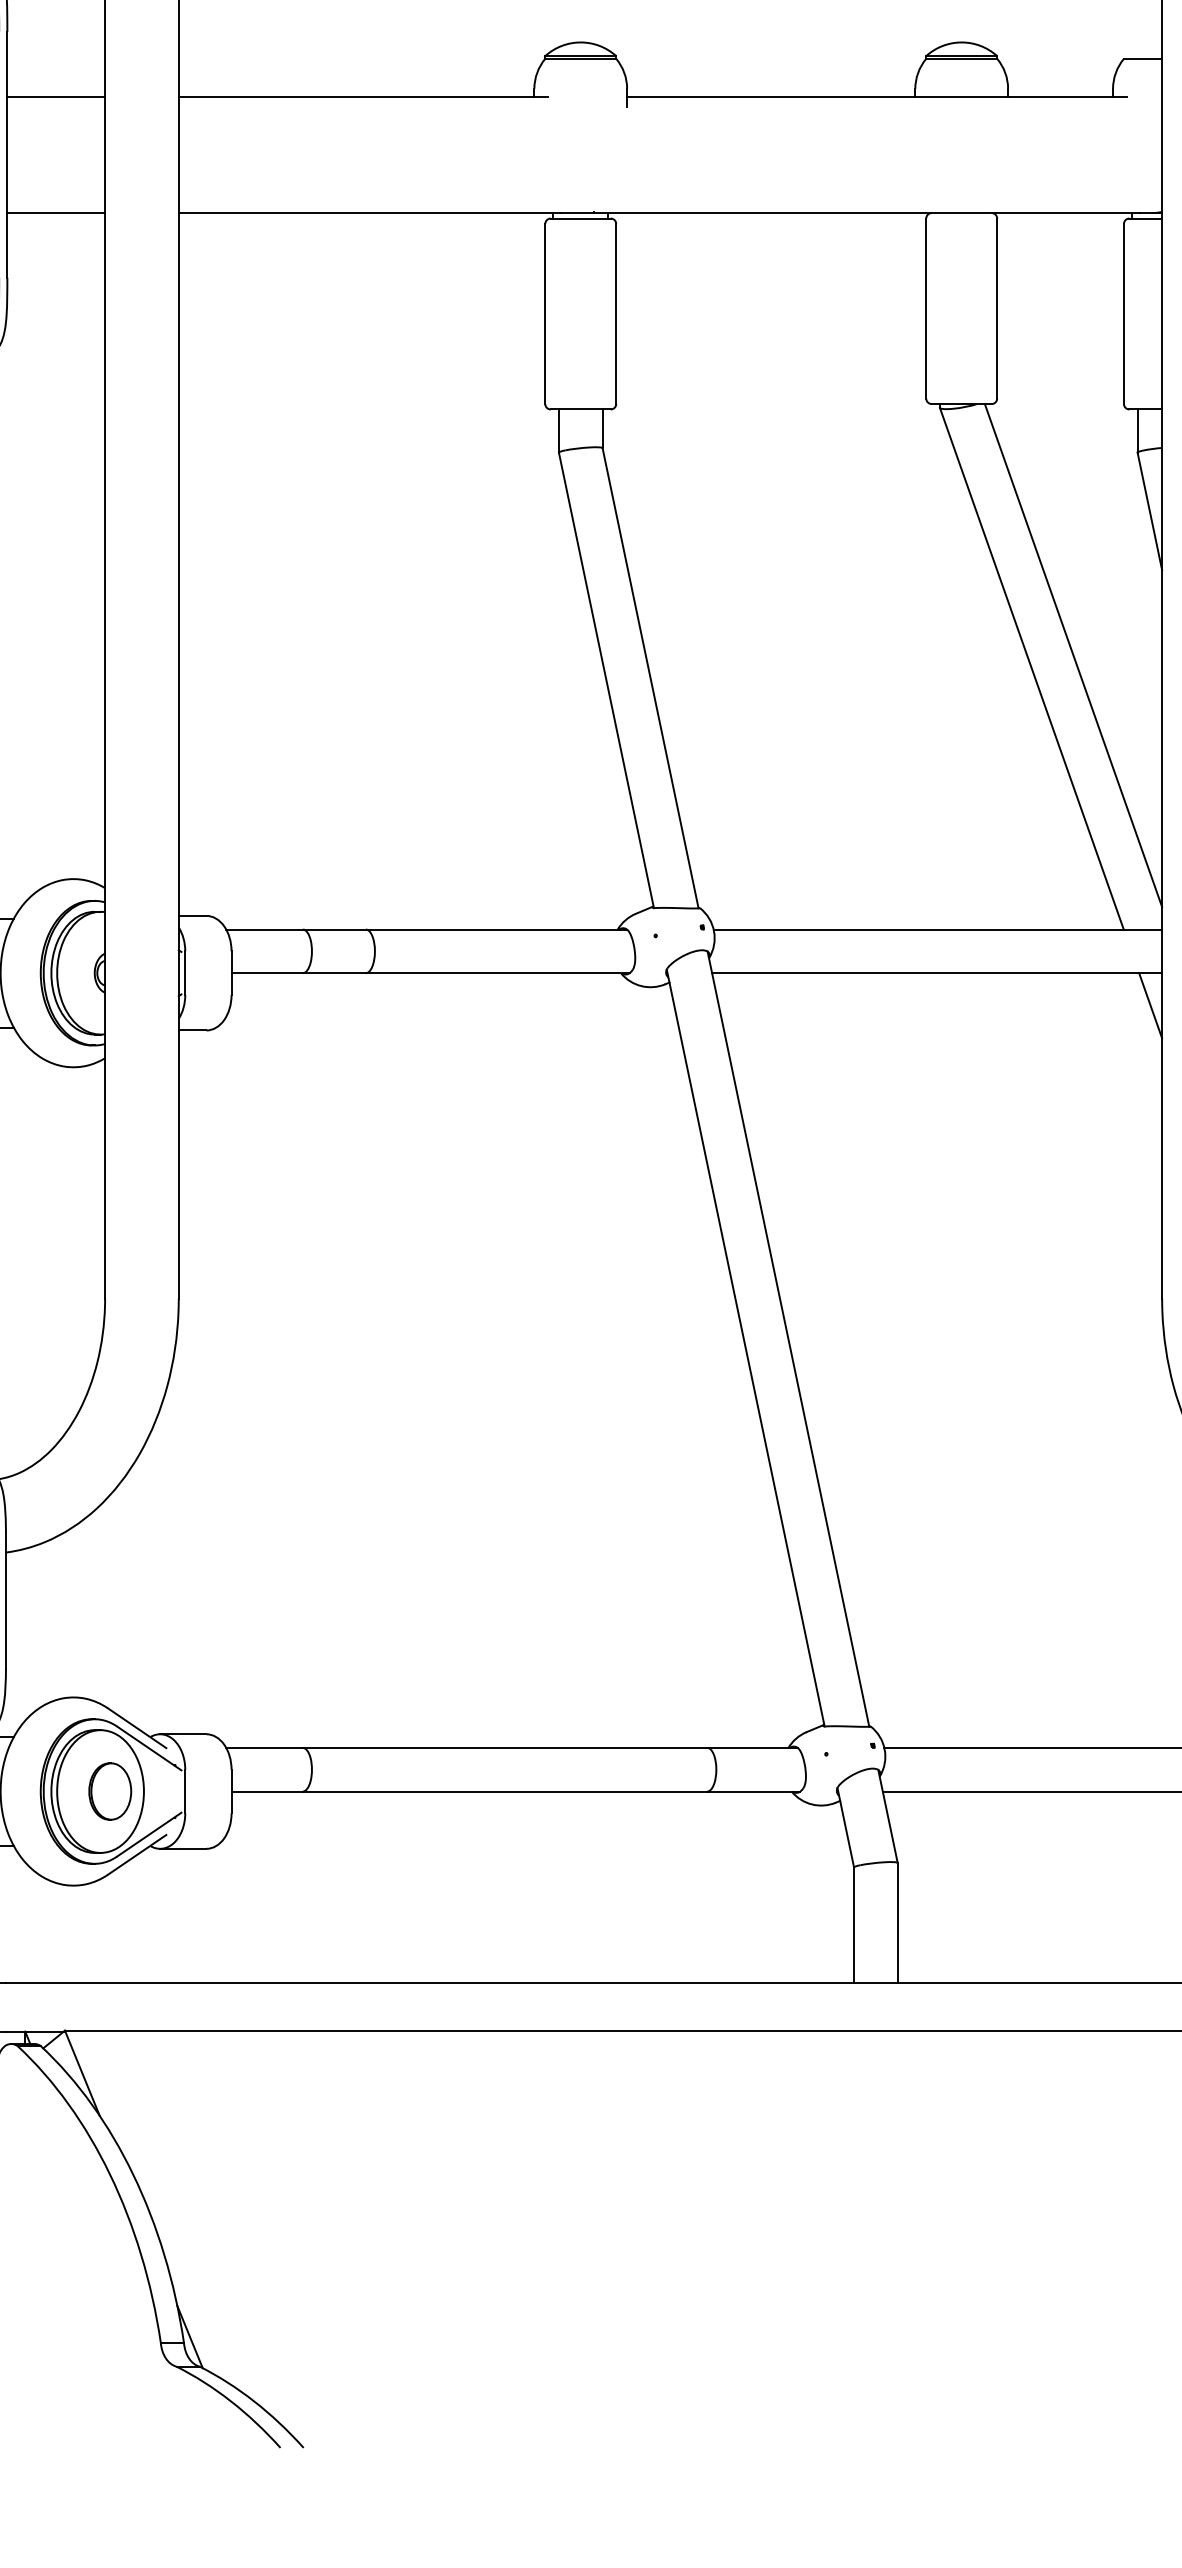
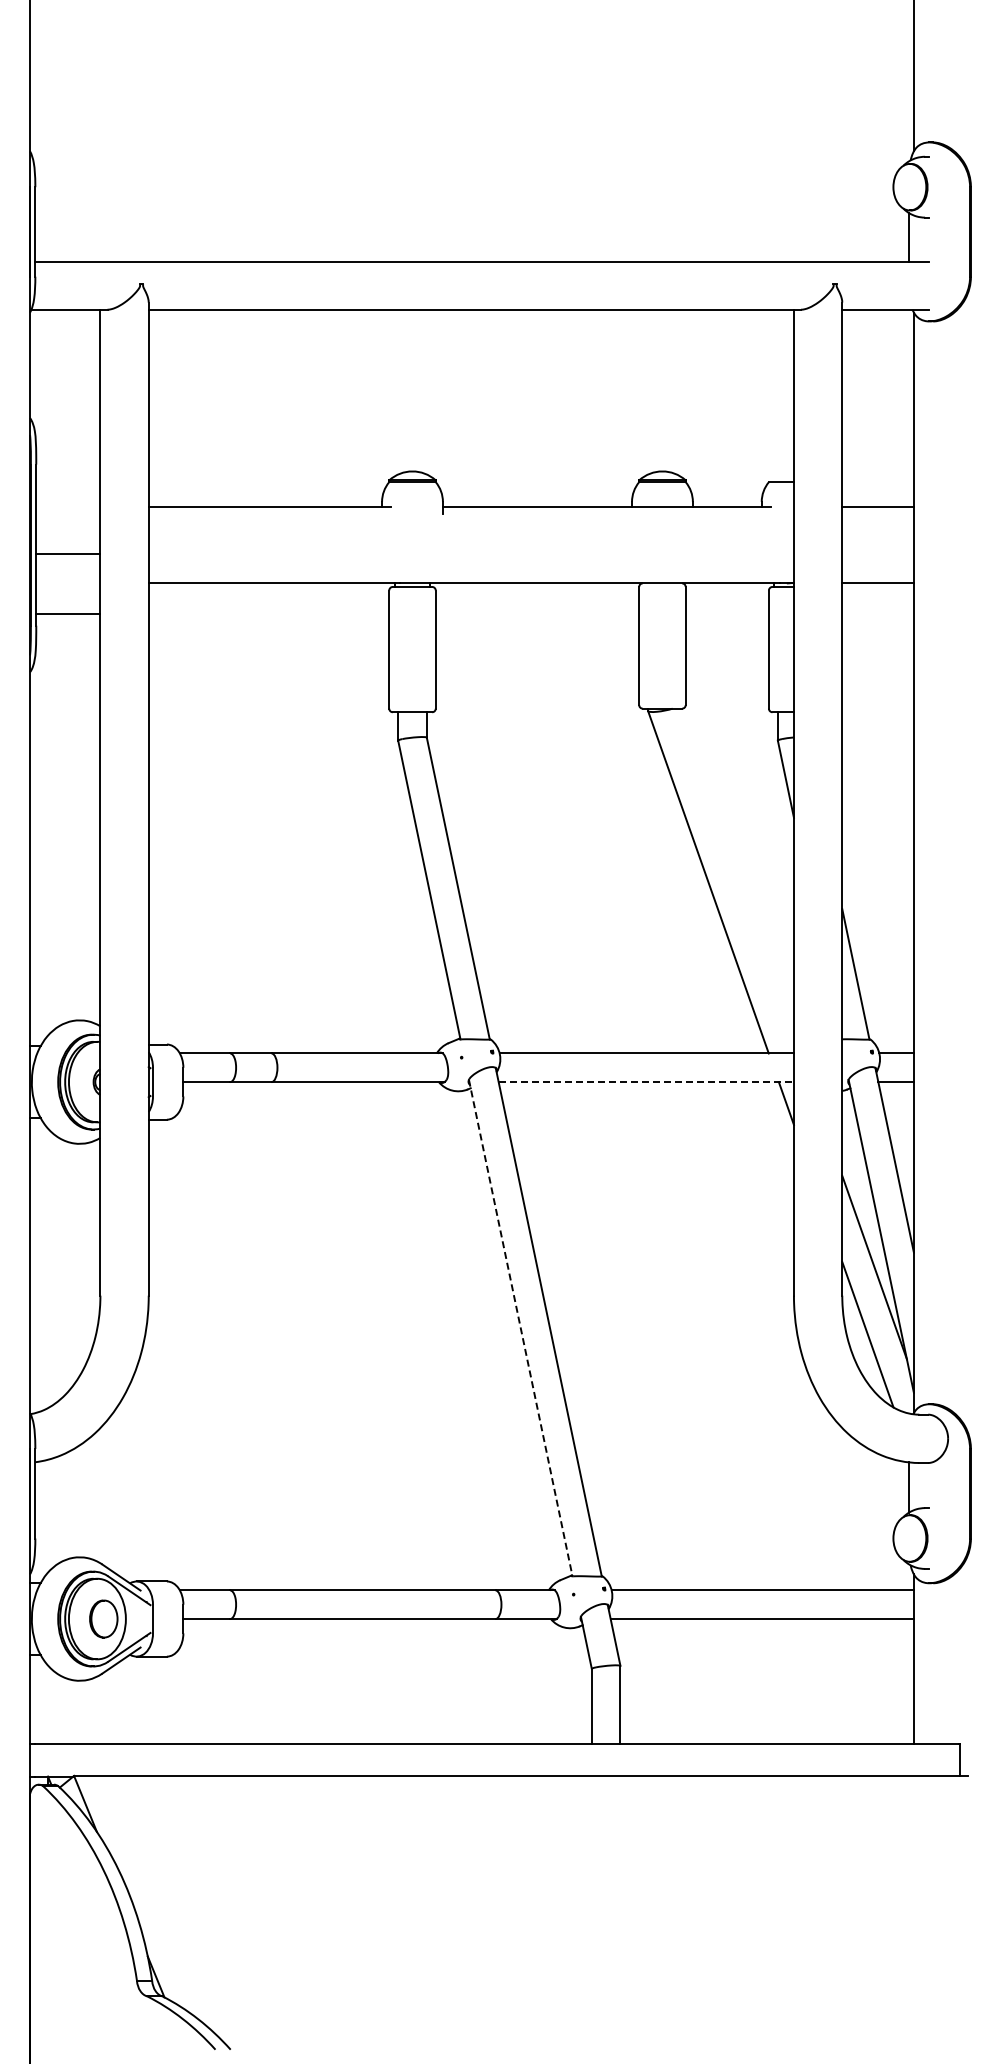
line: (56, 95) -> (68, 553), moved
line: (56, 213) -> (68, 614), moved
line: (1073, 655) -> (735, 873), removed
line: (937, 973) -> (646, 1082), solid -> dashed
line: (745, 1348) -> (520, 1328), solid -> dashed

